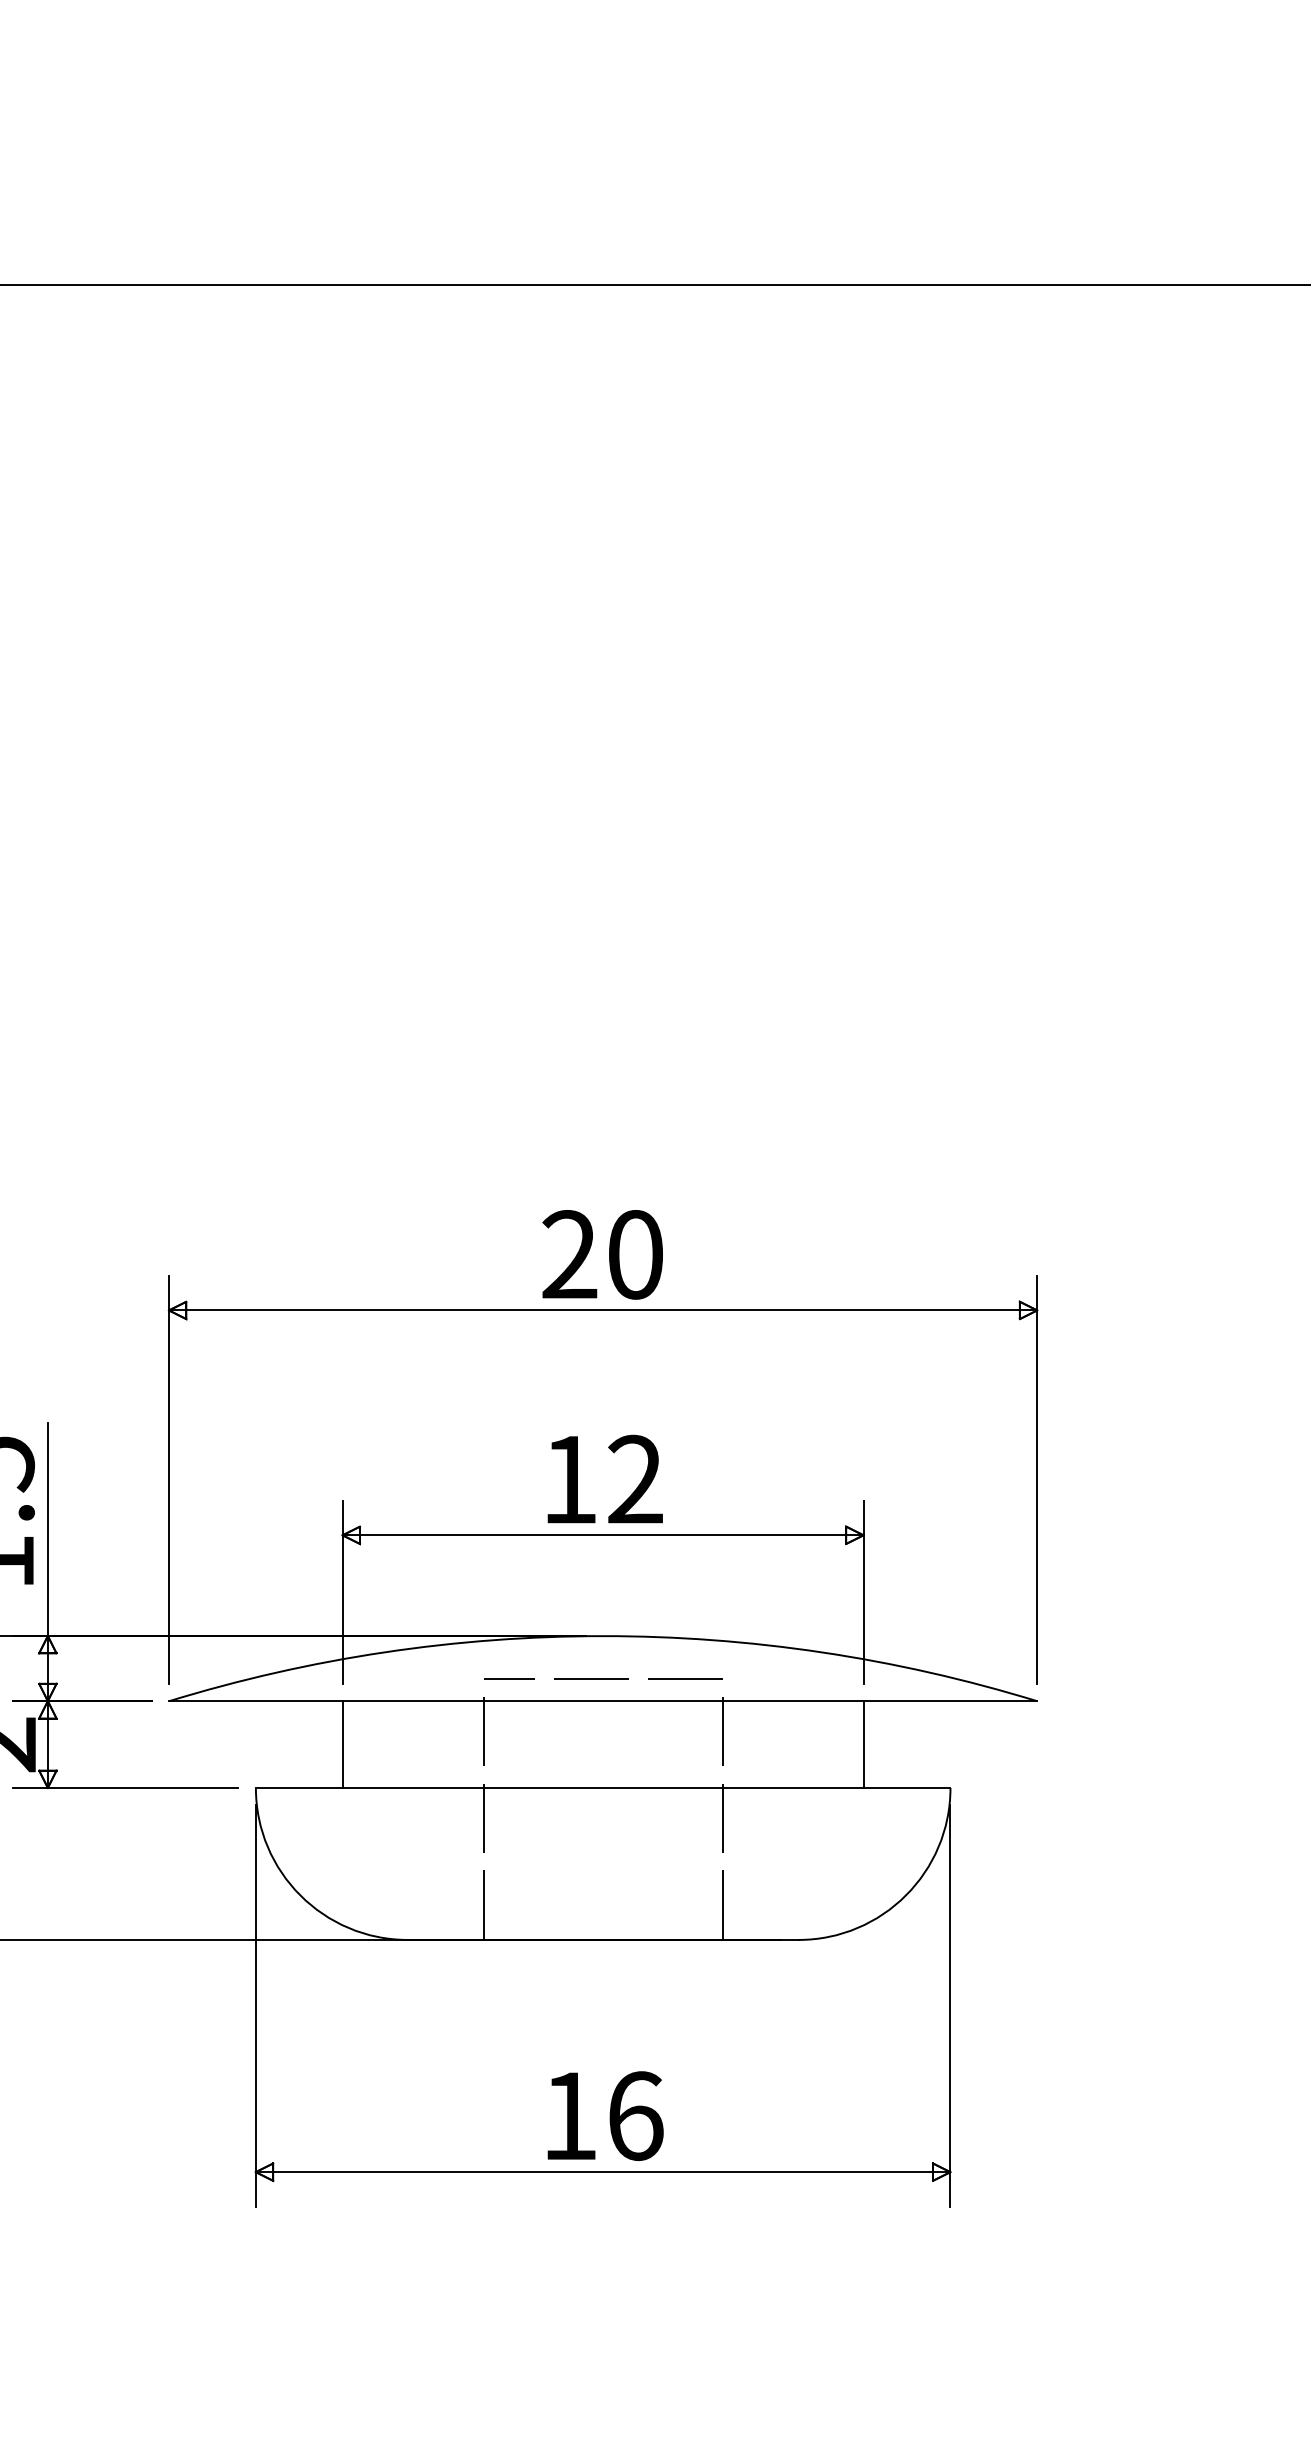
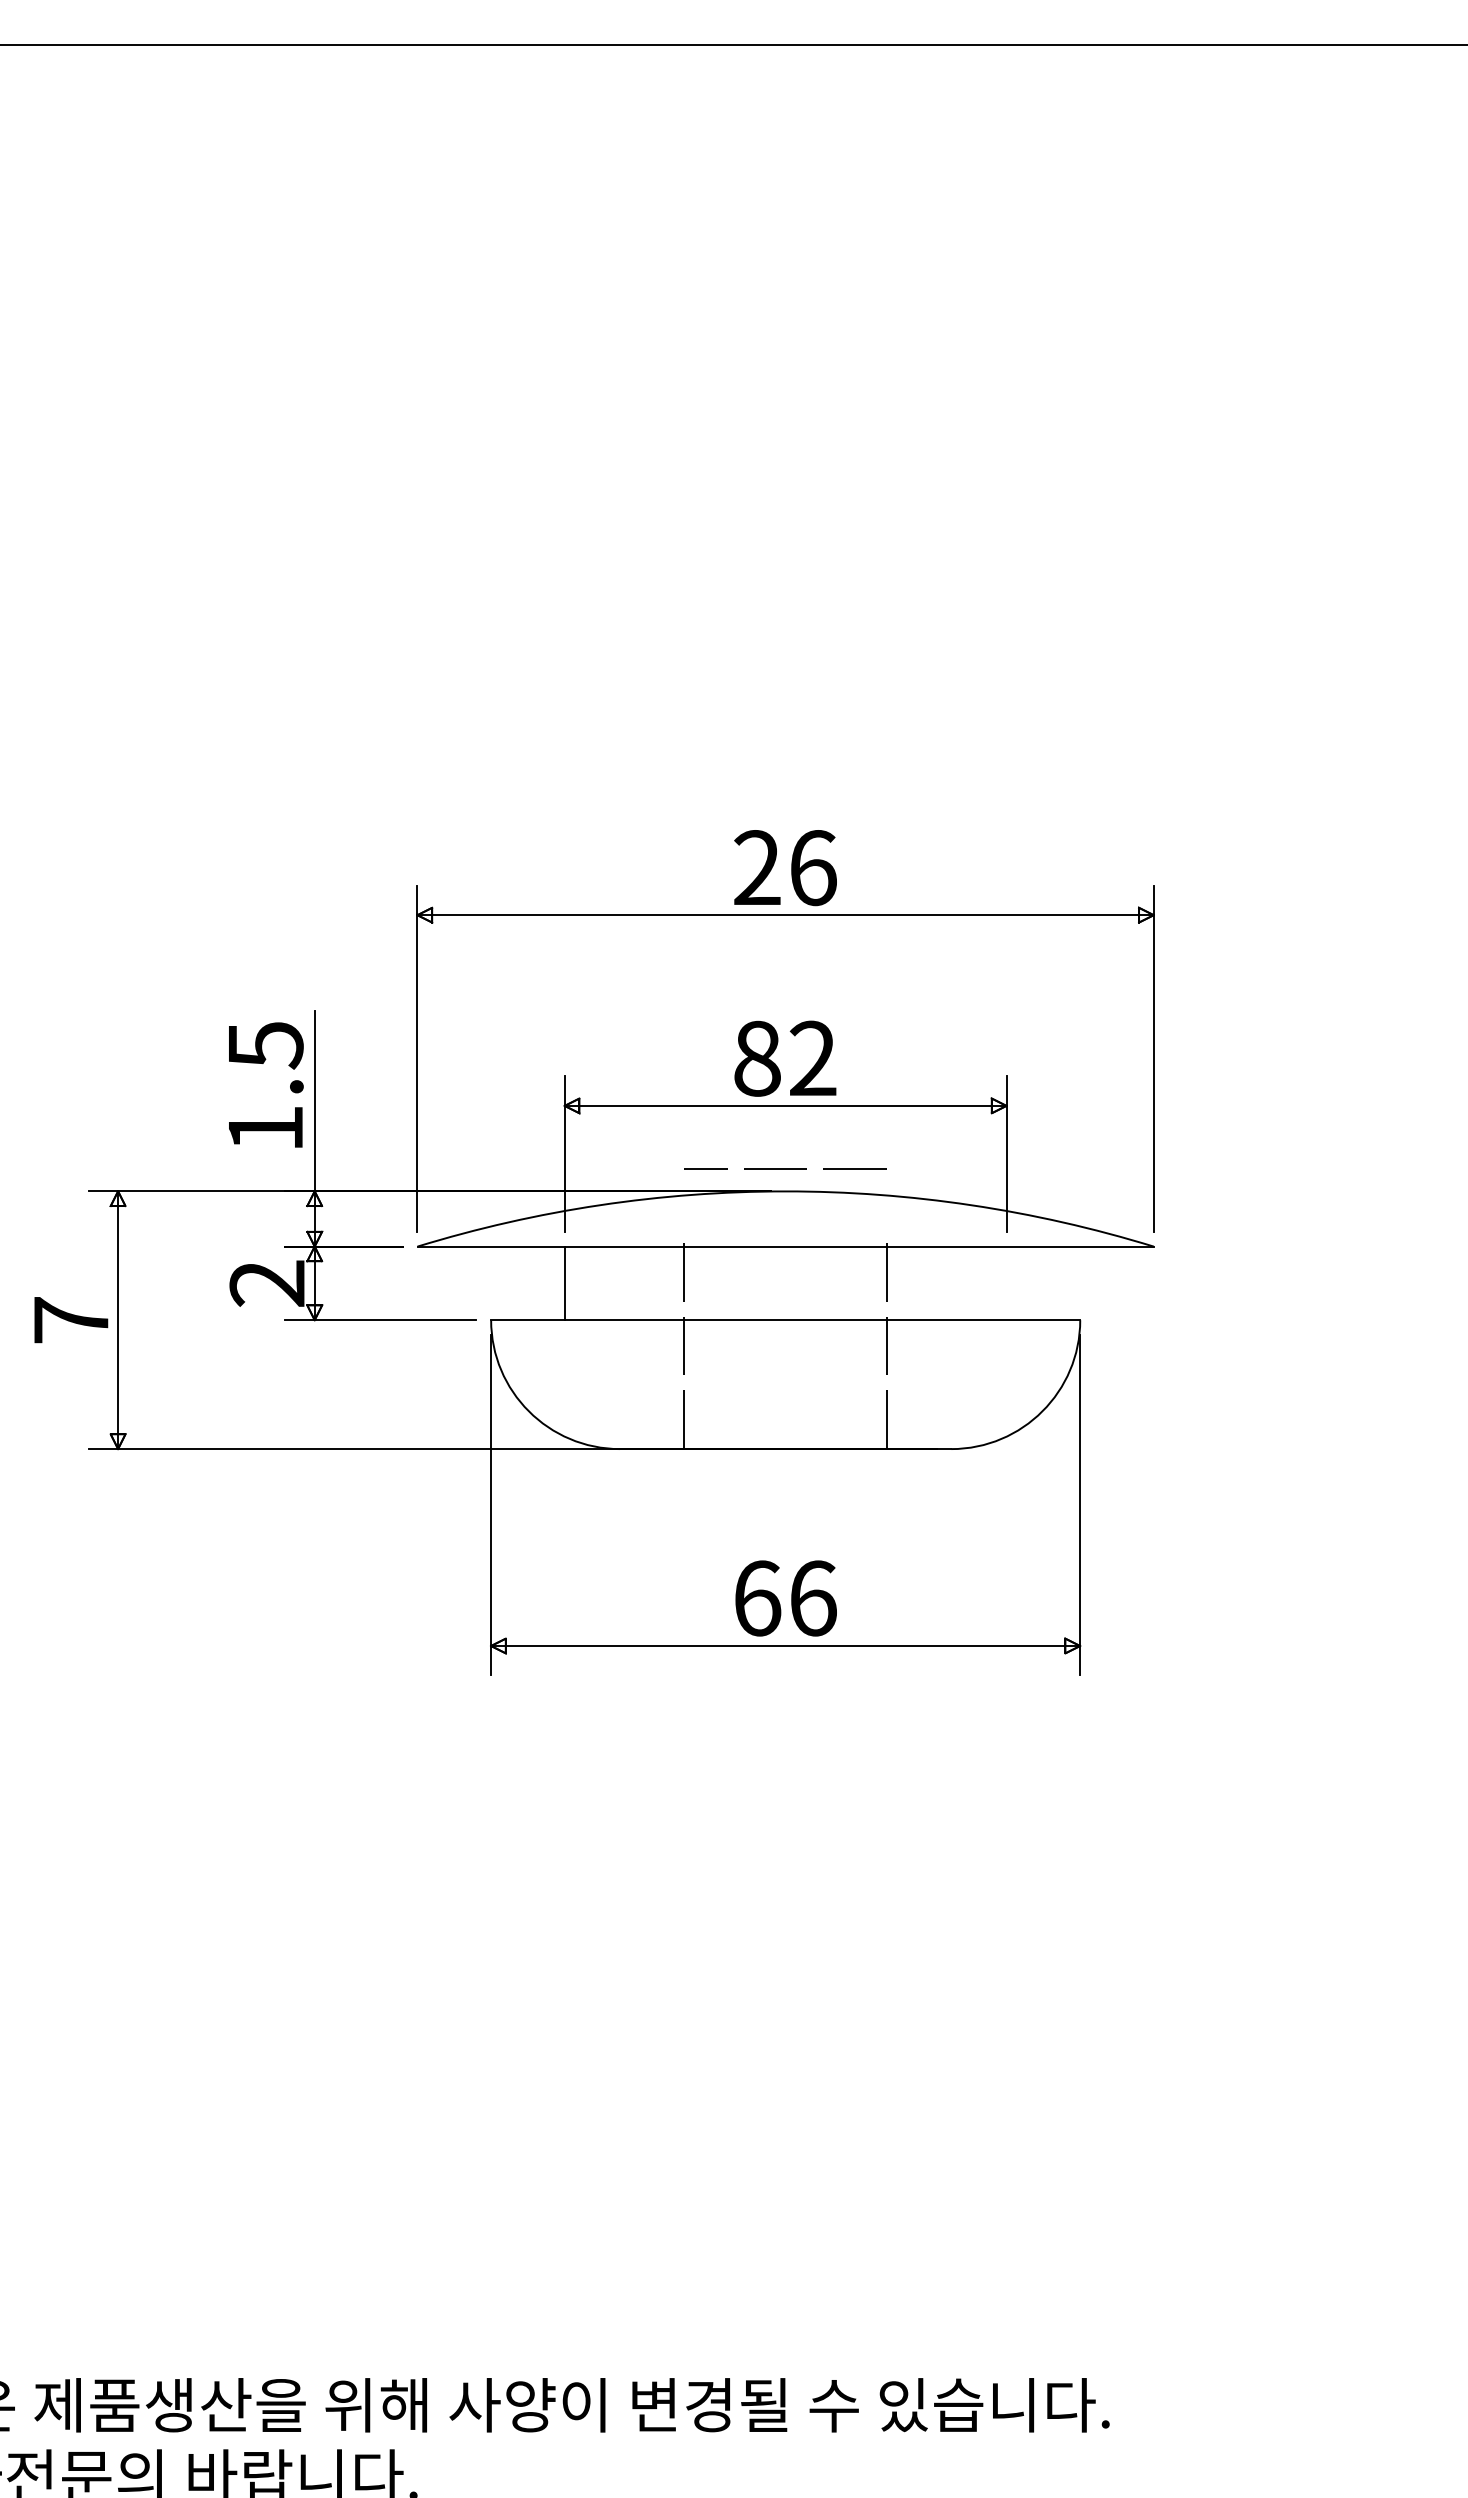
text: (635, 1255) -> (813, 868), 20 -> 26
text: (569, 1479) -> (757, 1058), 12 -> 82
line: (602, 1678) -> (785, 1168), moved
line: (863, 1744) -> (1006, 1283), removed
text: (571, 2116) -> (758, 1598), 16 -> 66

